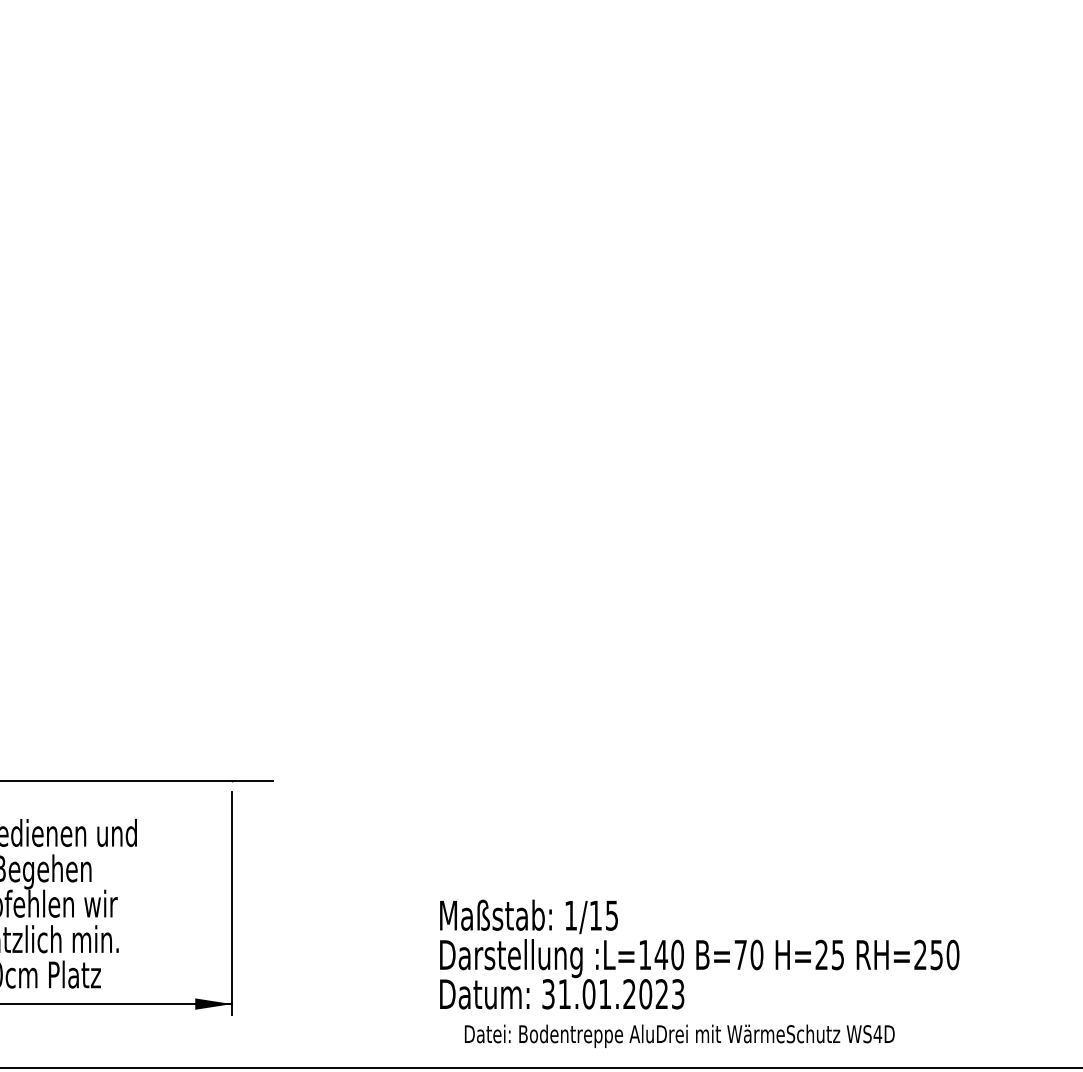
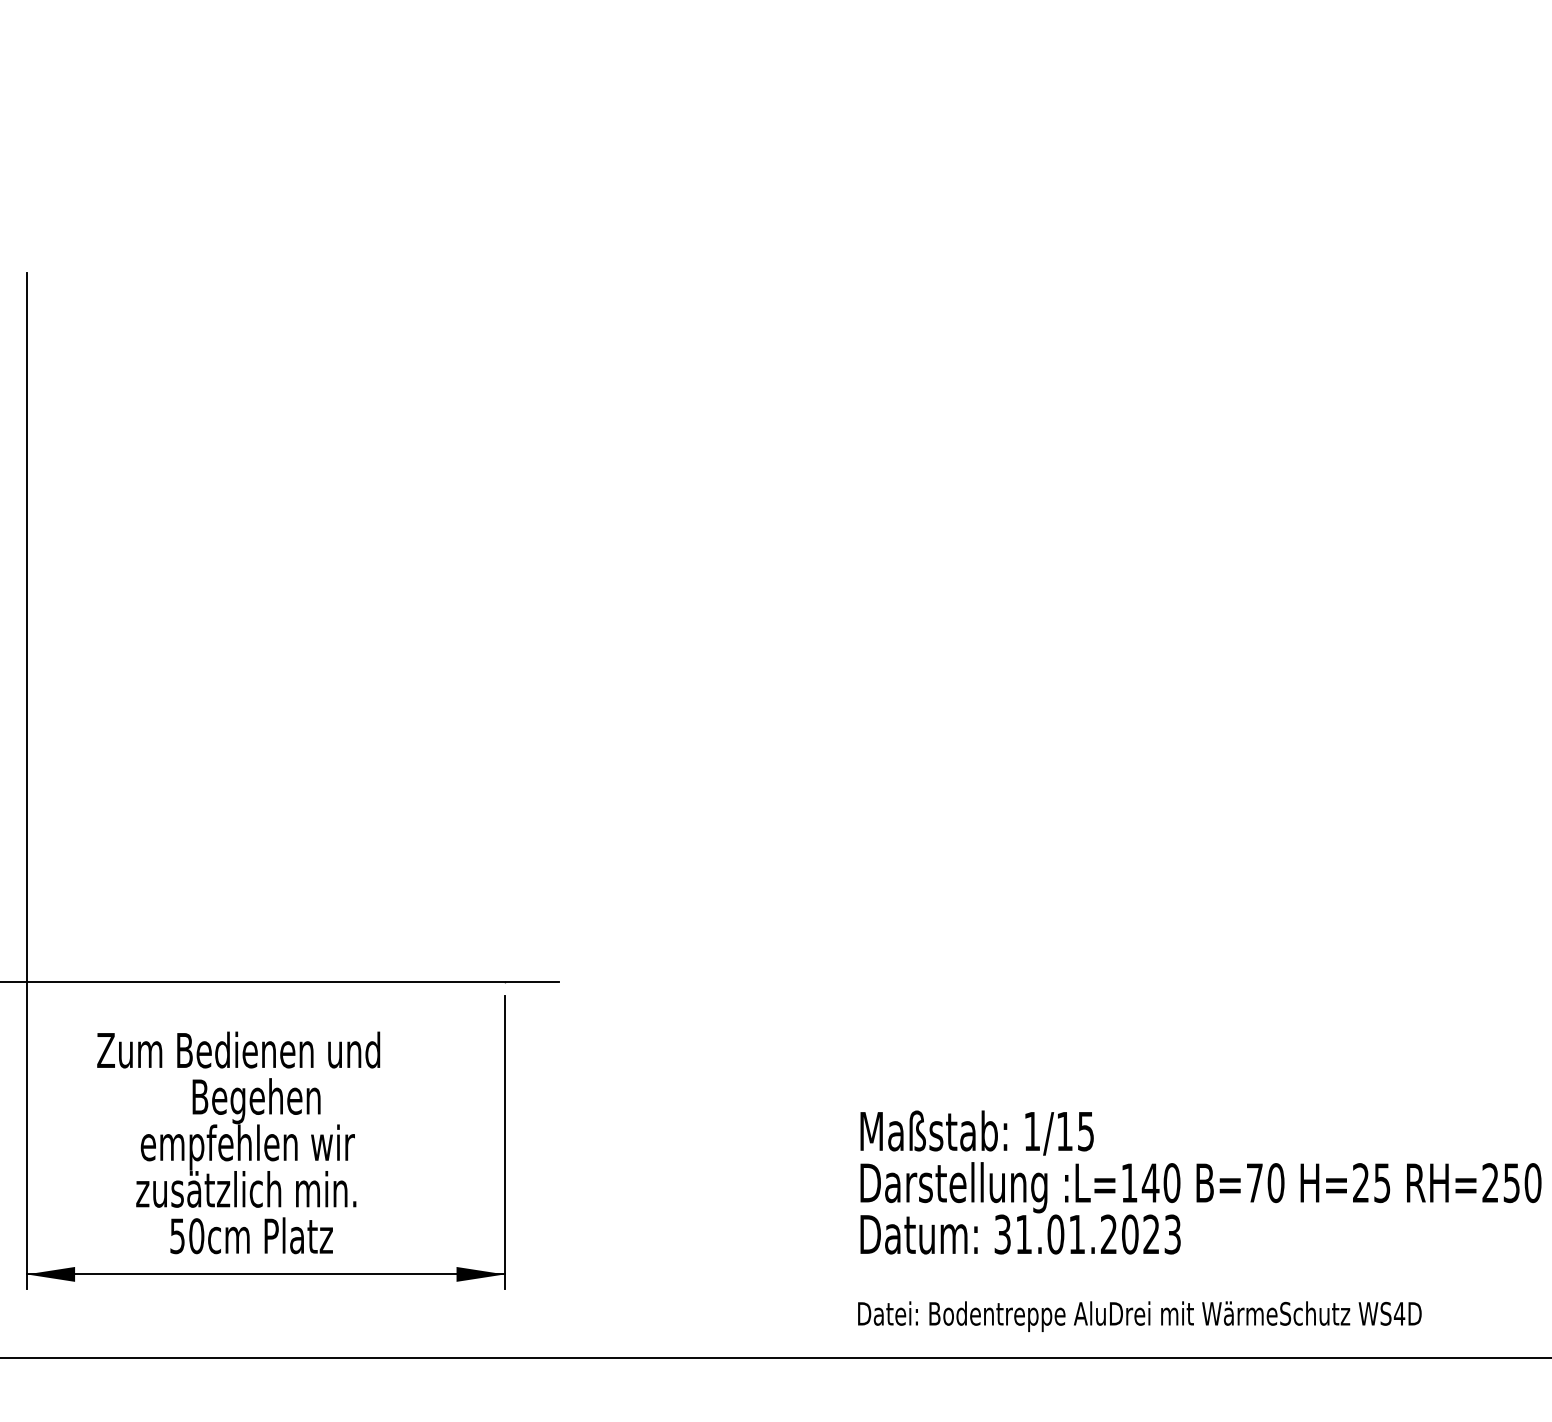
text: (699, 954) -> (1200, 1182), moved
text: (679, 1036) -> (1139, 1316), moved

